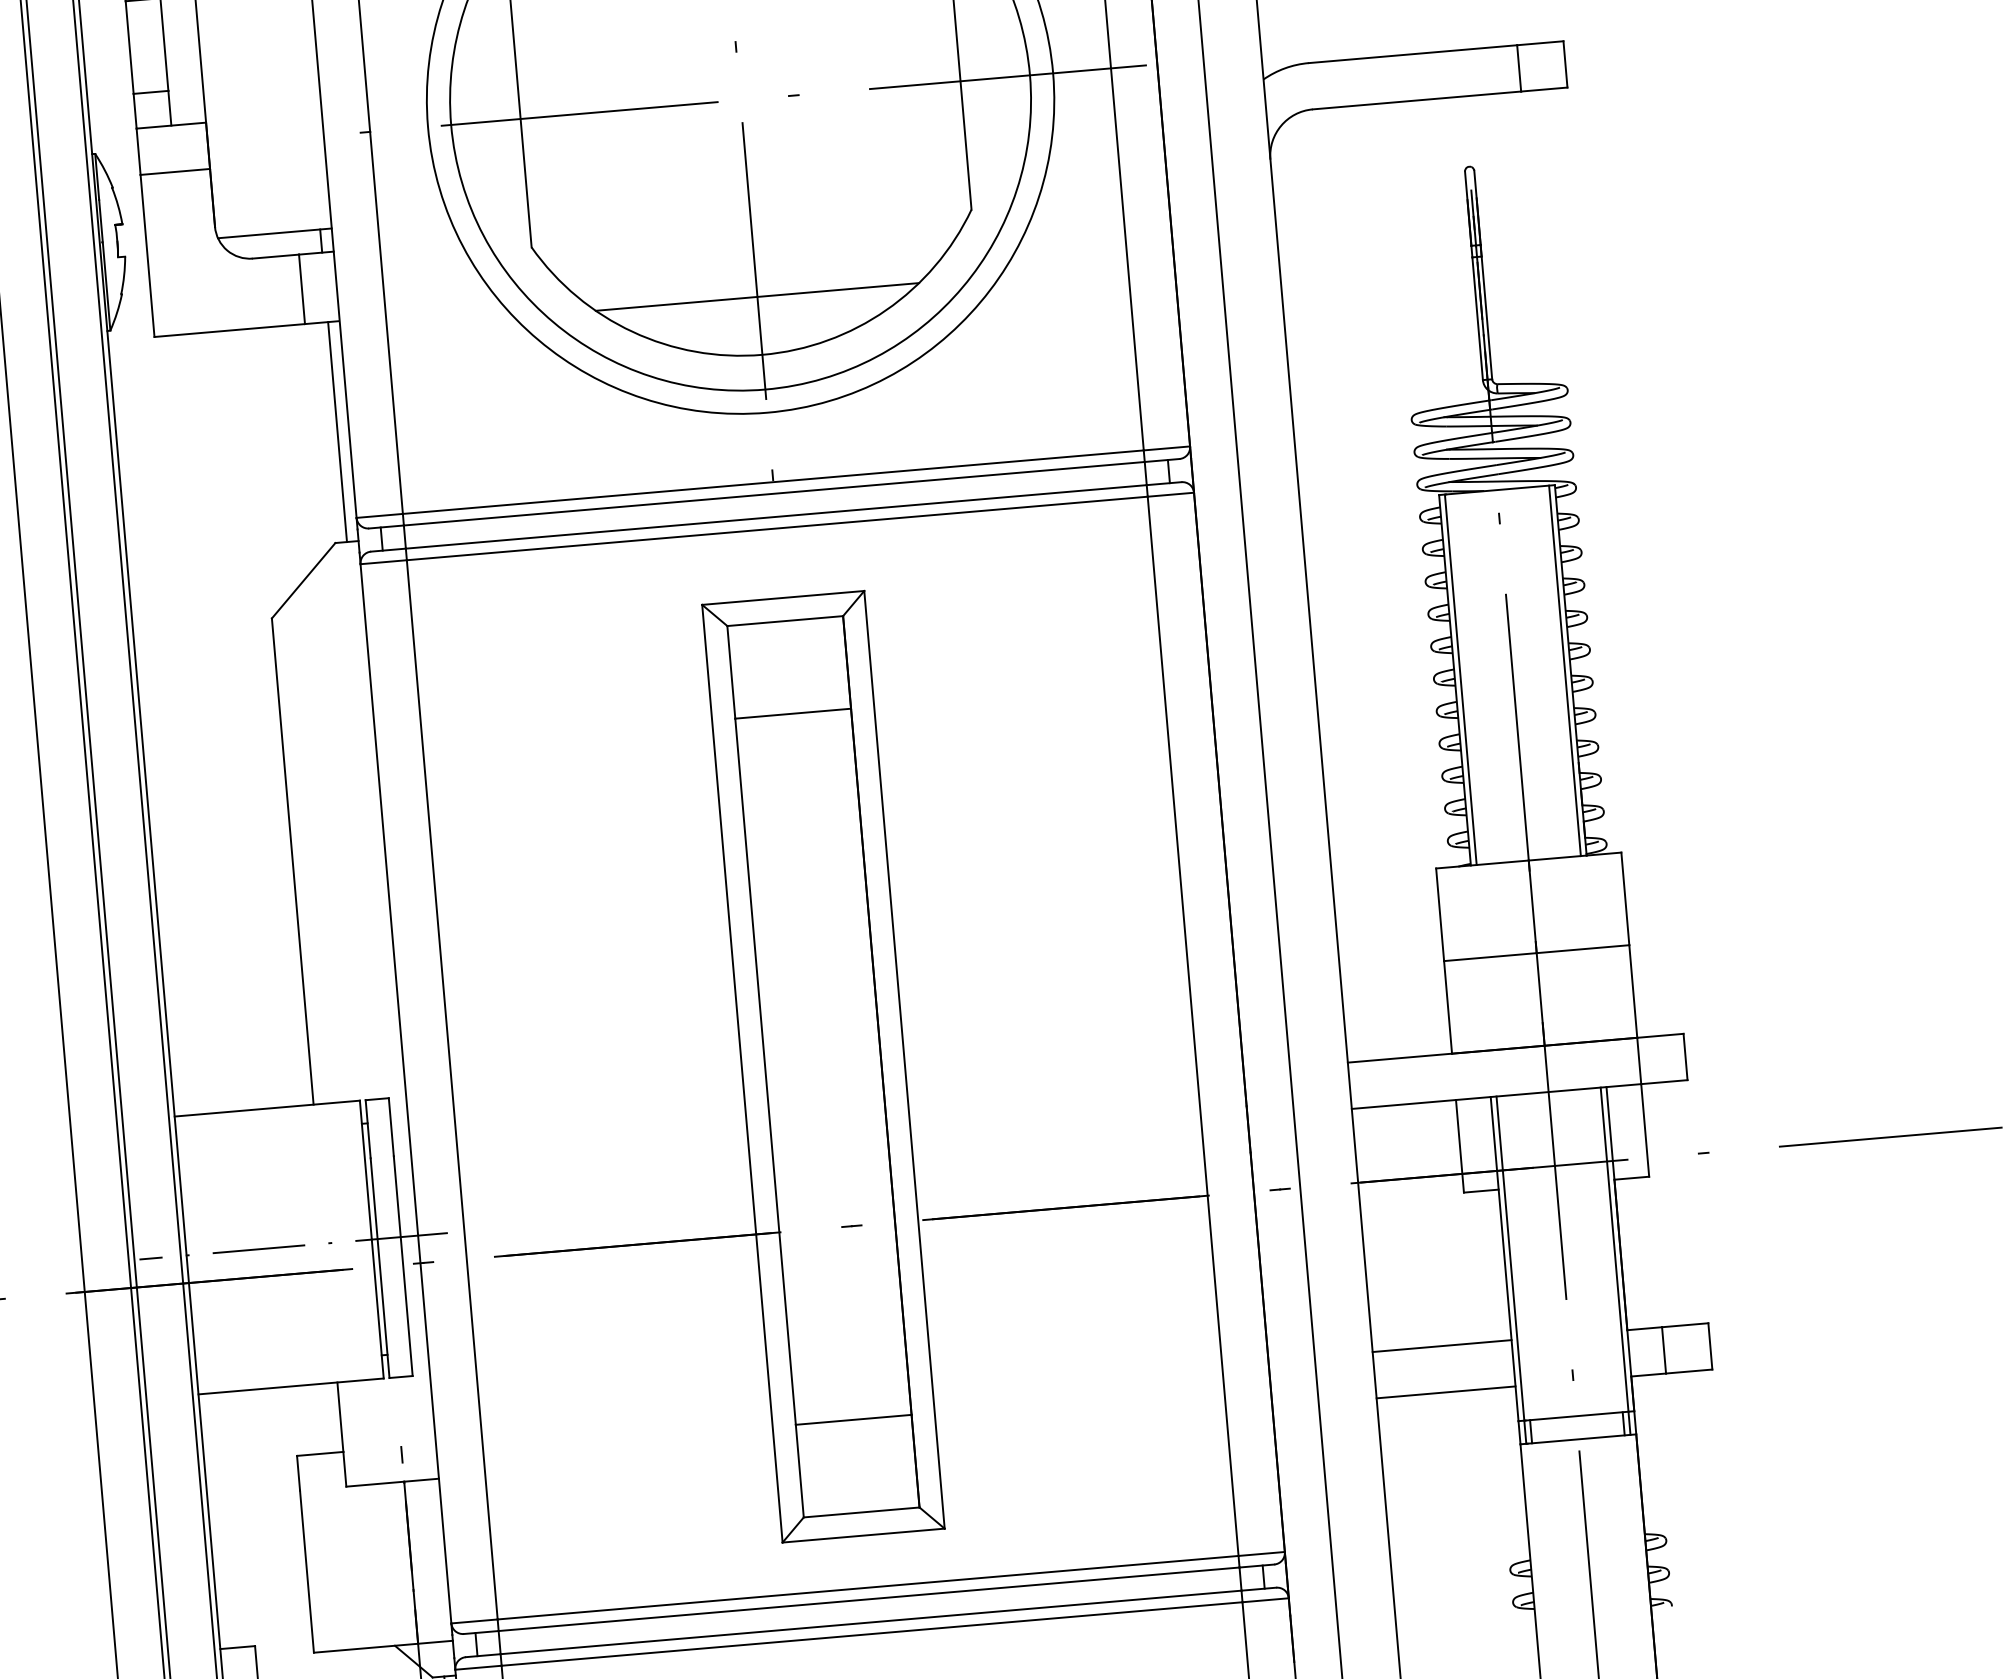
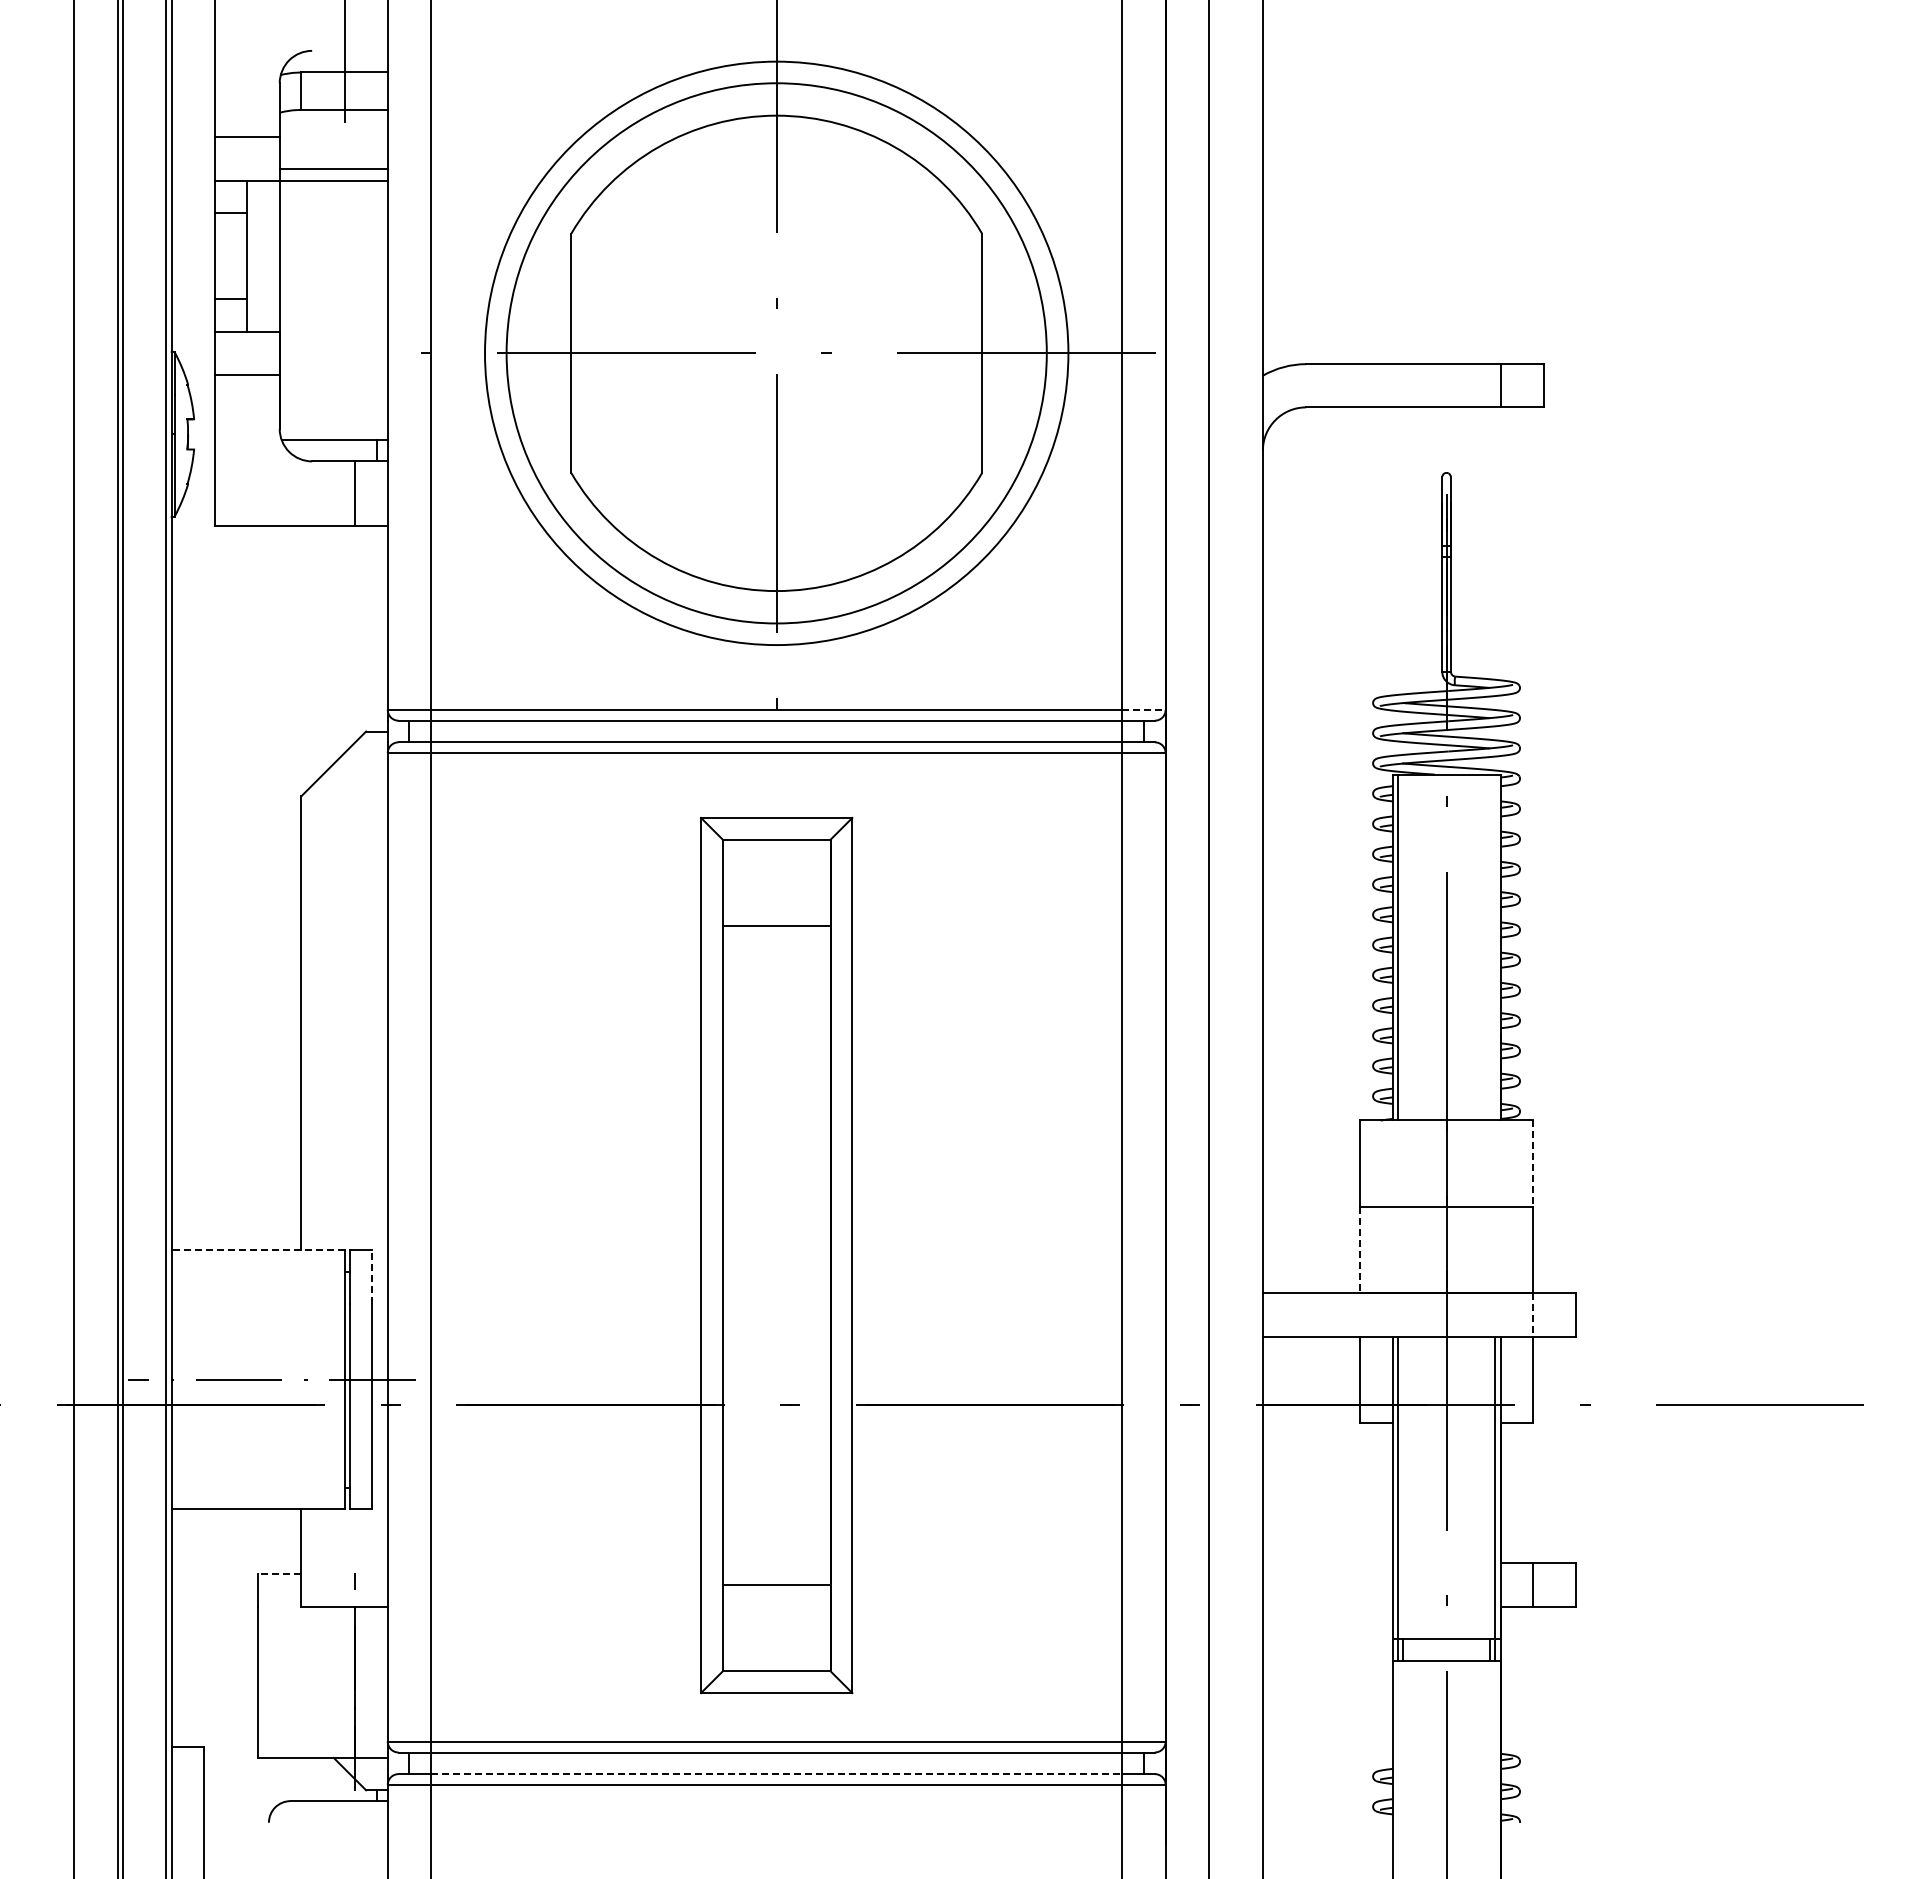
line: (757, 297) -> (776, 537), removed
line: (337, 431) -> (376, 628), removed
line: (1167, 447) -> (1144, 709), solid -> dashed
line: (1565, 670) -> (1495, 947), removed
line: (1625, 899) -> (1533, 1164), solid -> dashed
line: (1448, 1007) -> (1360, 1250), solid -> dashed
line: (1639, 1060) -> (1533, 1314), solid -> dashed
line: (266, 1109) -> (257, 1250), solid -> dashed
line: (391, 1126) -> (371, 1276), solid -> dashed
line: (1441, 1346) -> (1327, 1563), removed
line: (1445, 1392) -> (1327, 1606), removed
line: (320, 1454) -> (279, 1574), solid -> dashed
line: (870, 1622) -> (776, 1774), solid -> dashed

